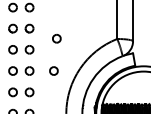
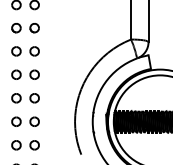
part: (56, 38) -> (64, 39), removed
part: (53, 70) -> (61, 74), removed

